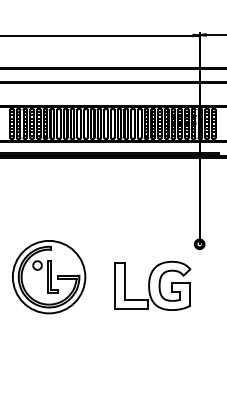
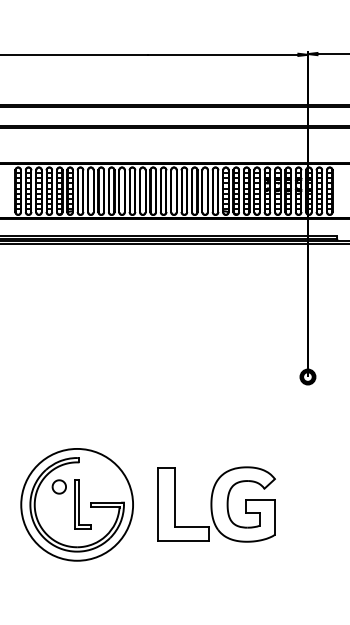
part: (49, 277) -> (77, 505), moved
part: (152, 285) -> (216, 503), moved

